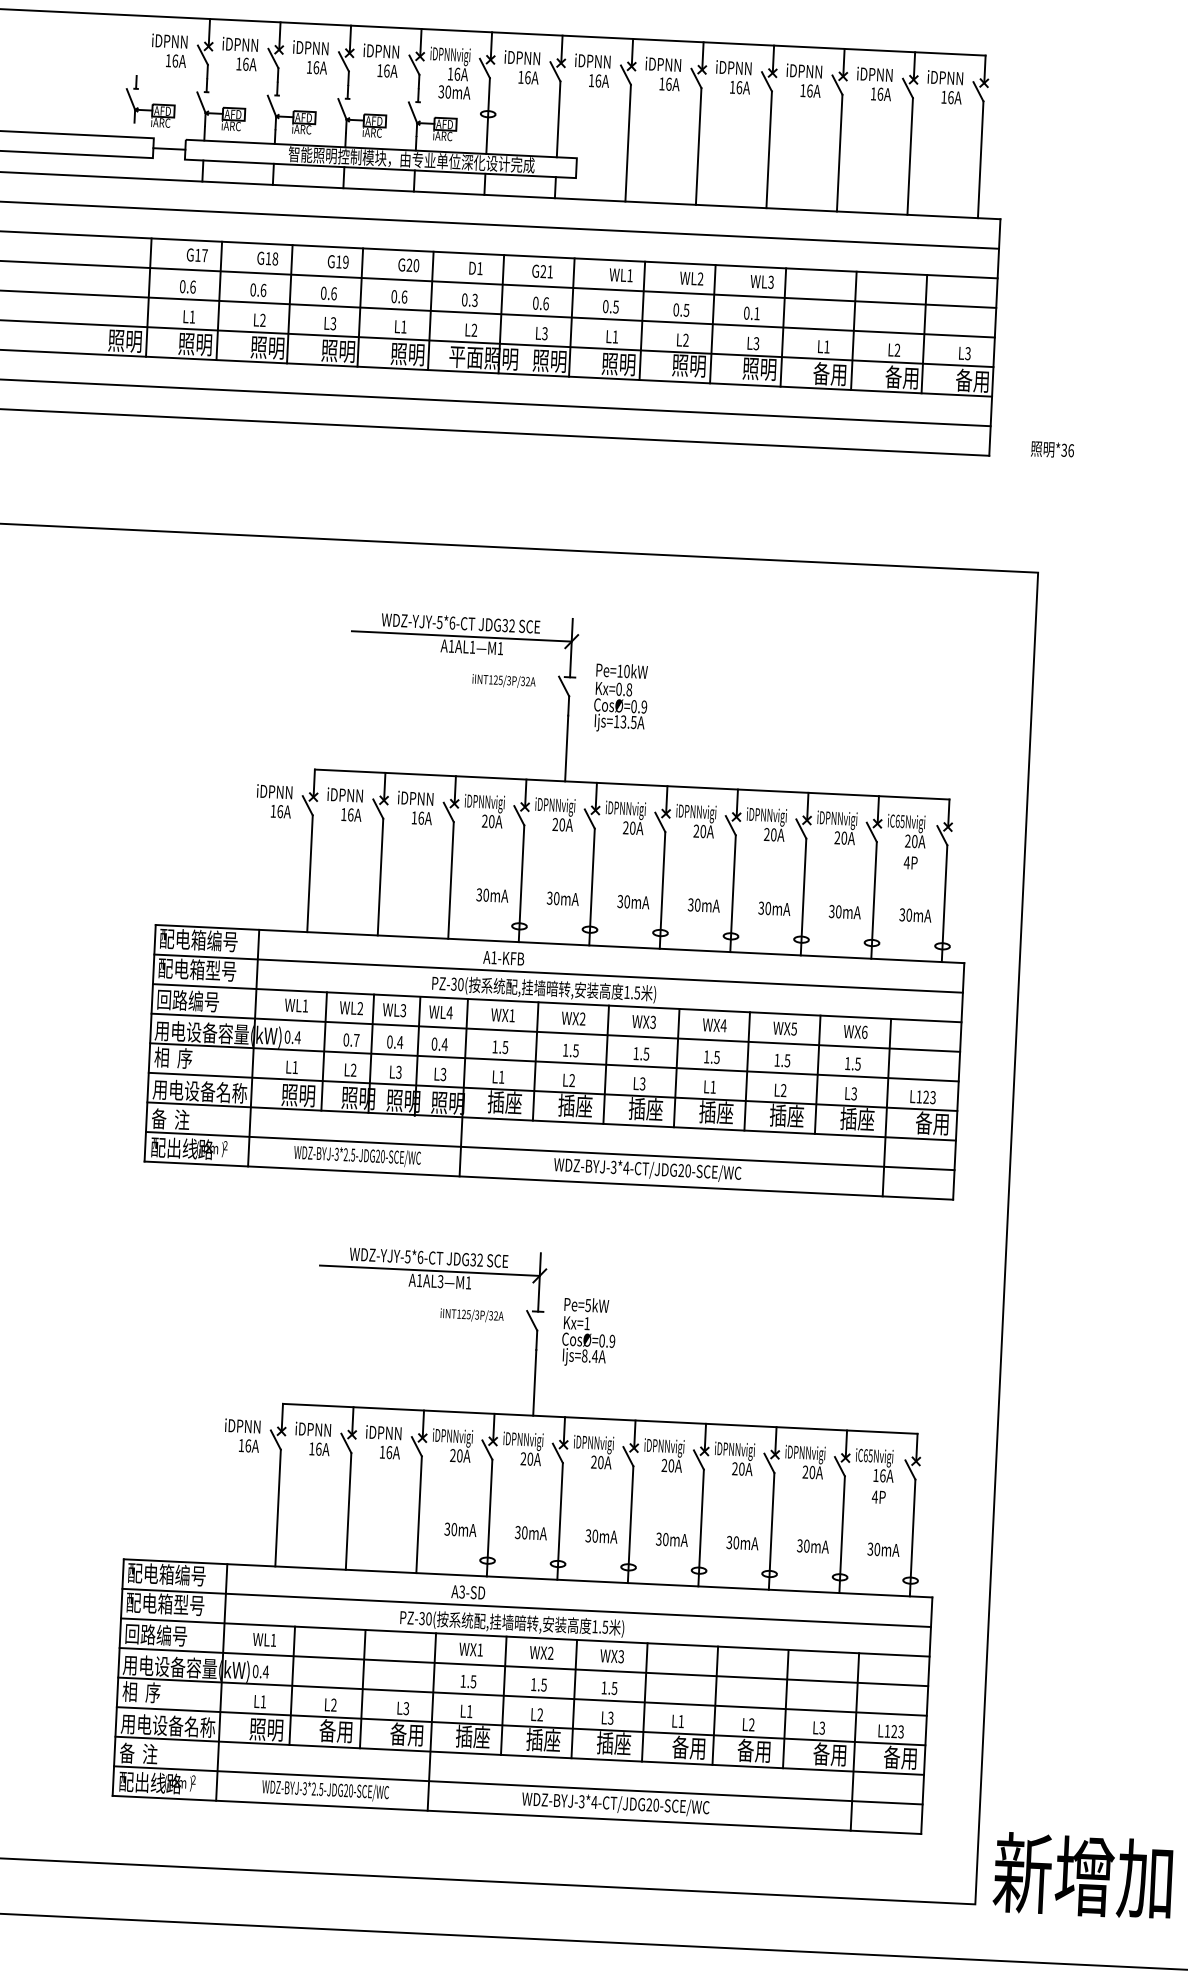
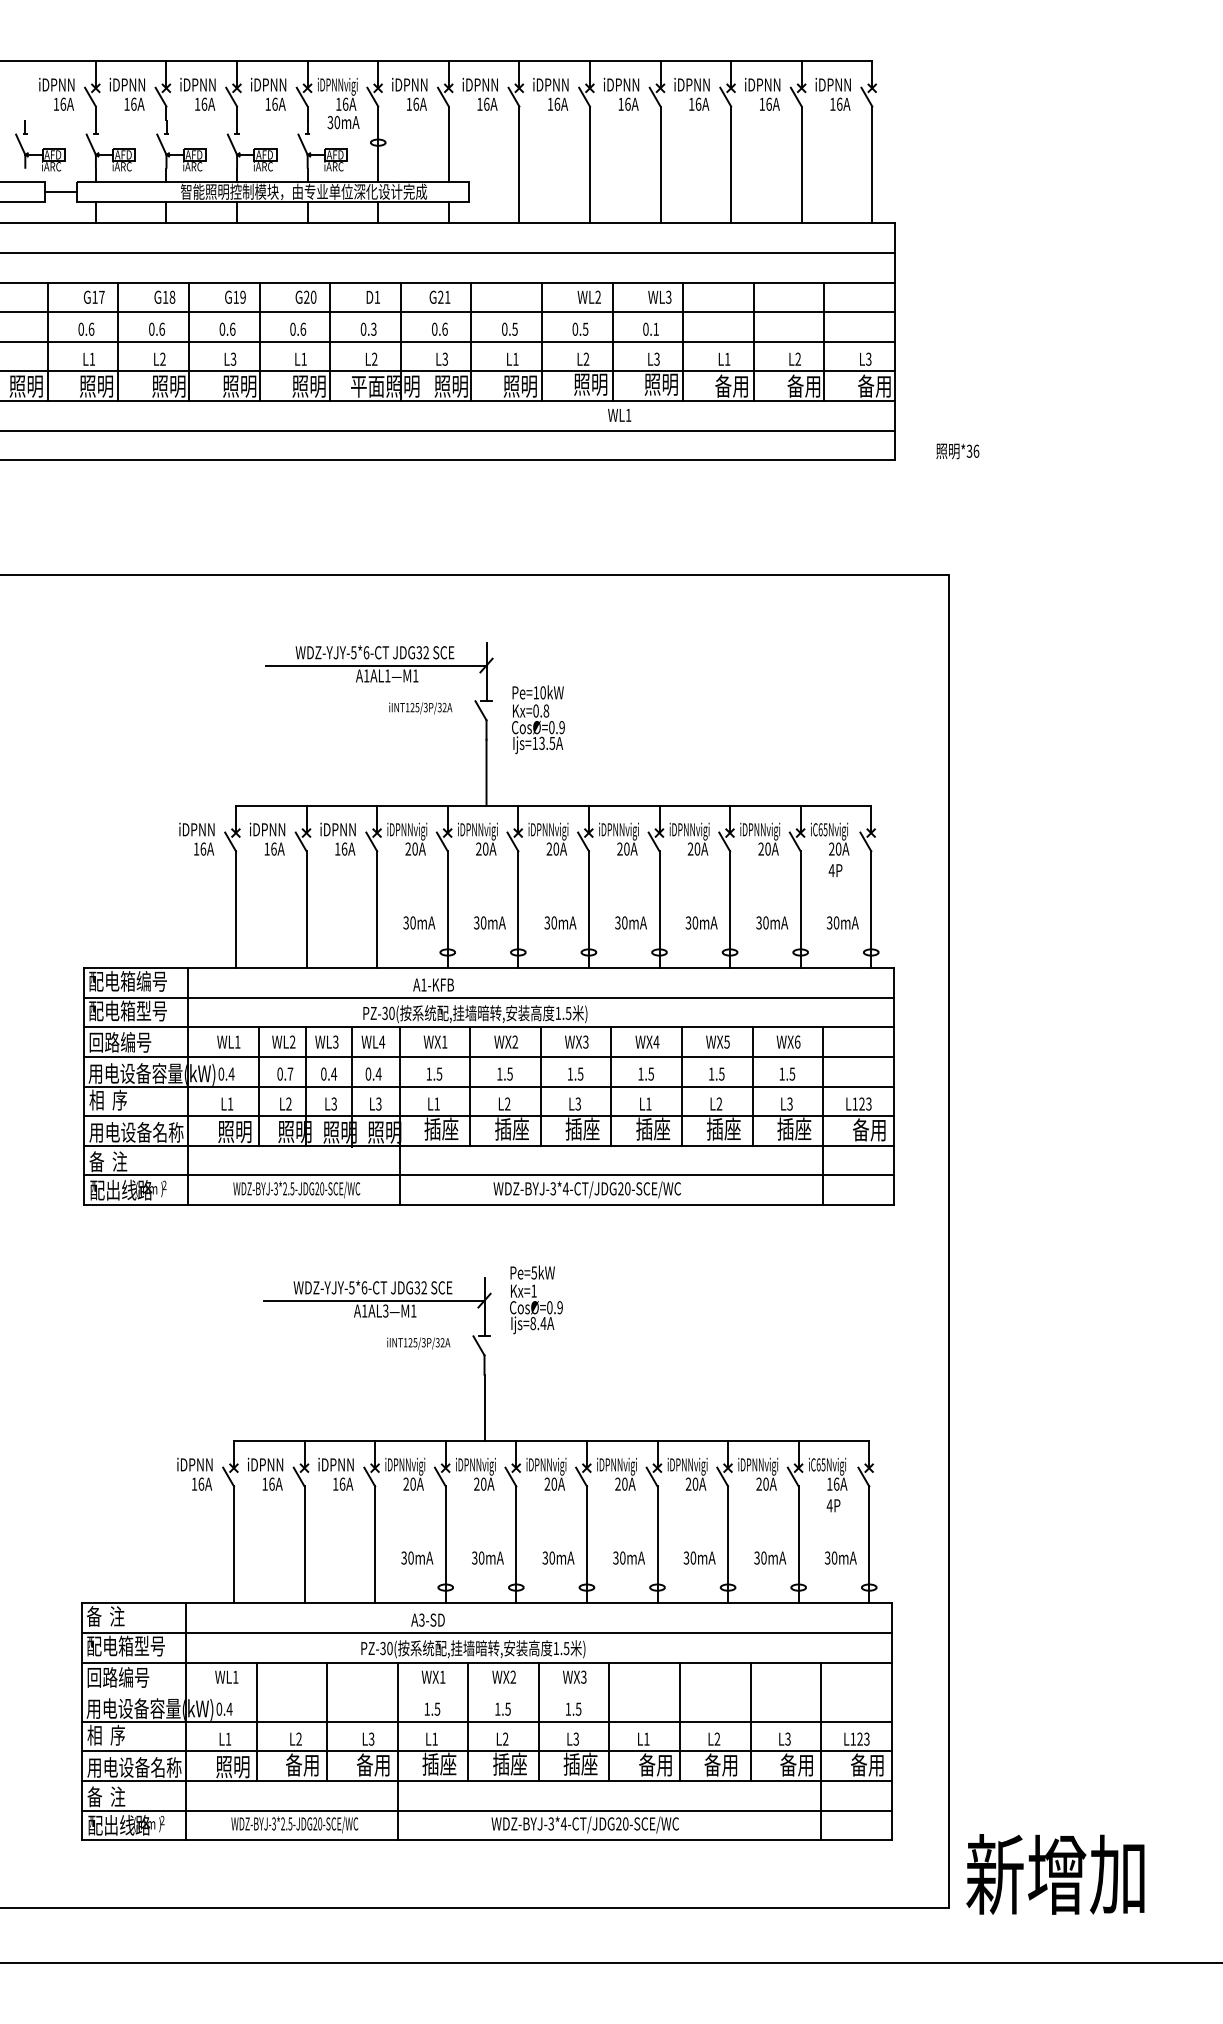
text: (621, 275) -> (619, 415), moved
text: (589, 1332) -> (536, 1299), moved
text: (166, 1574) -> (125, 1616), 配电箱编号 -> 备  注
line: (523, 1667) -> (486, 1692), removed

